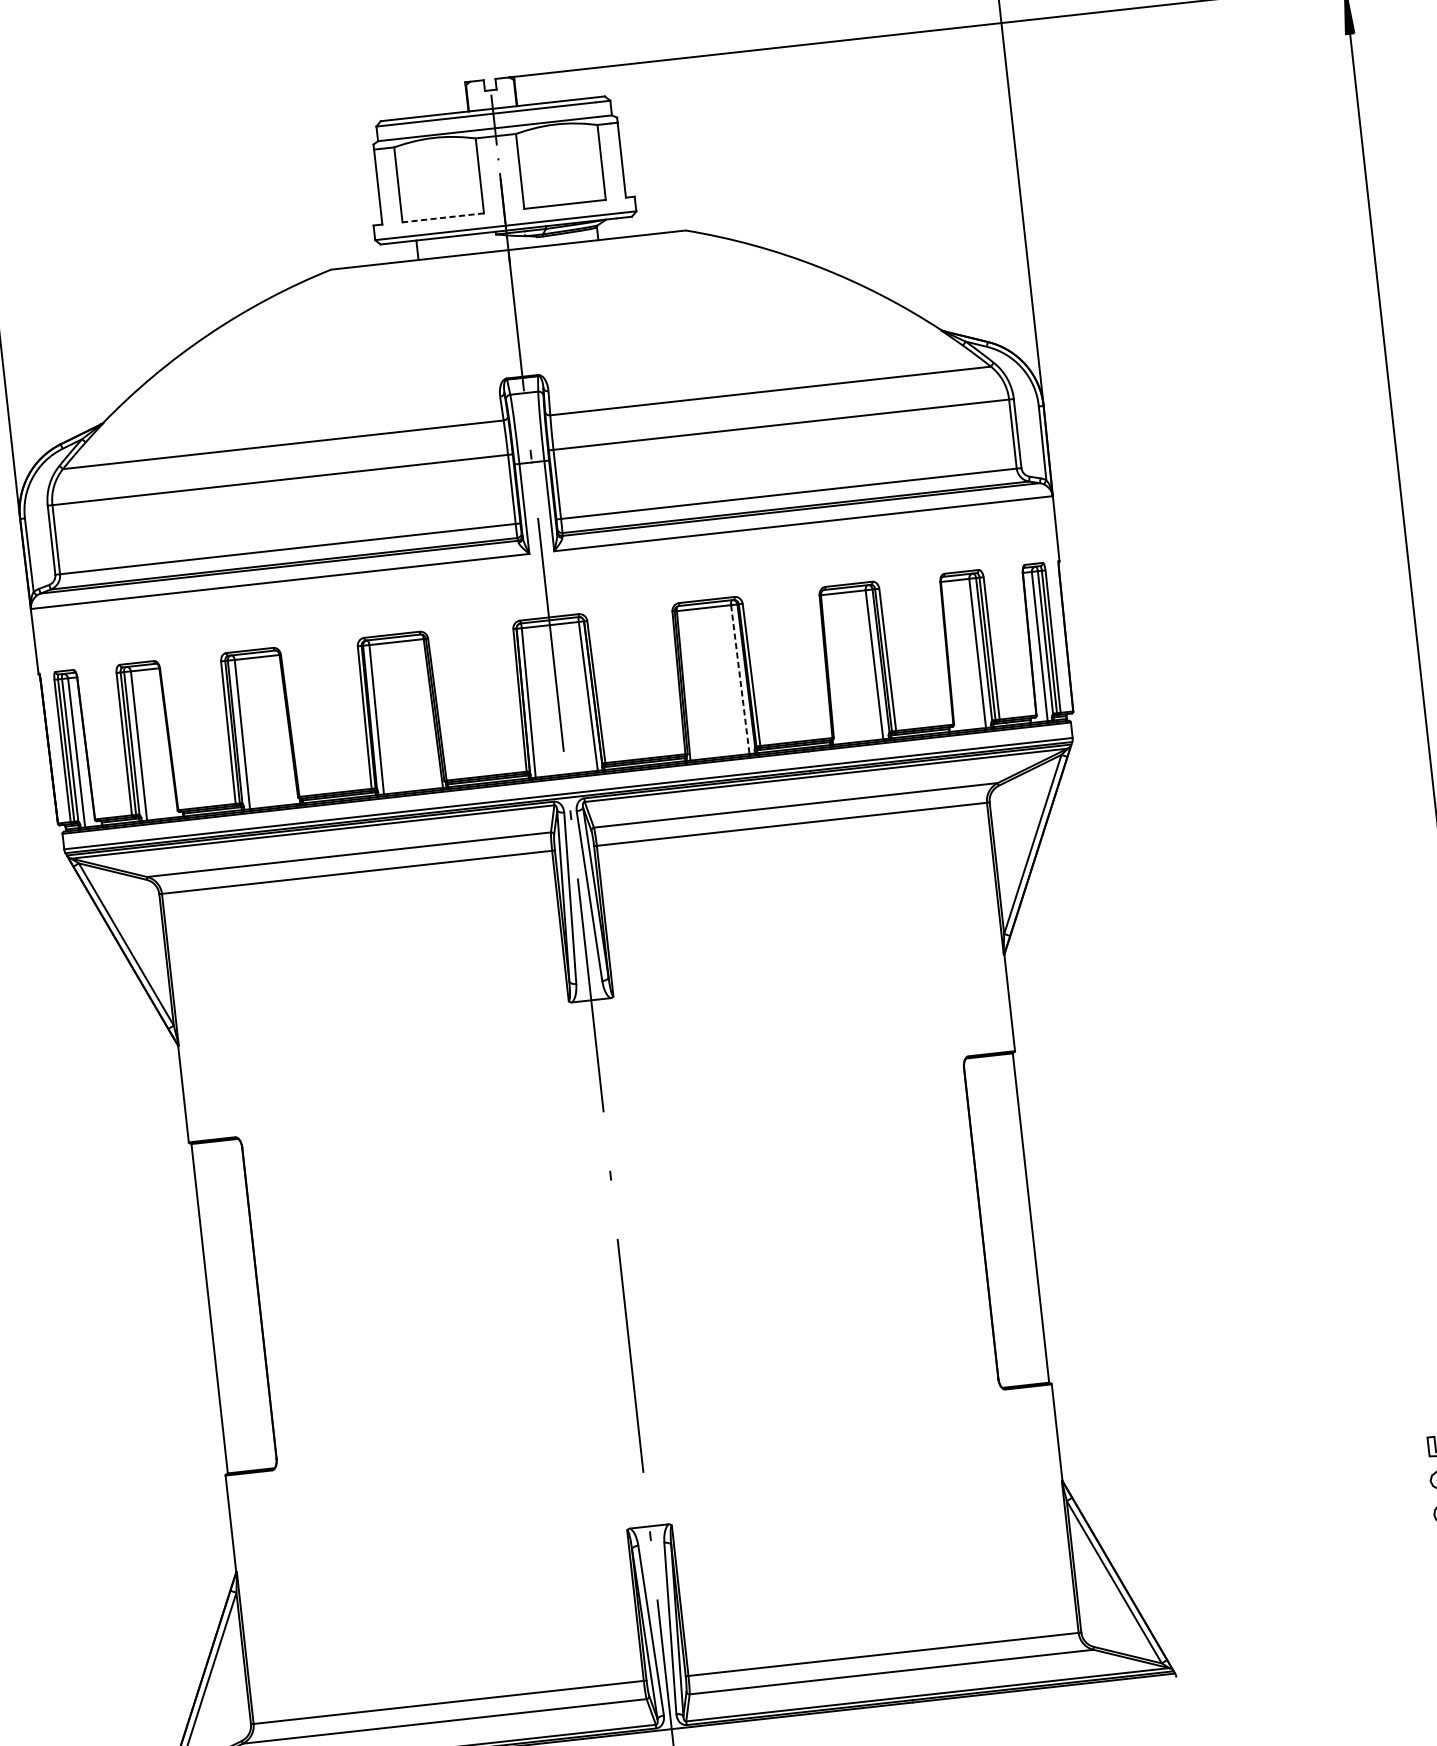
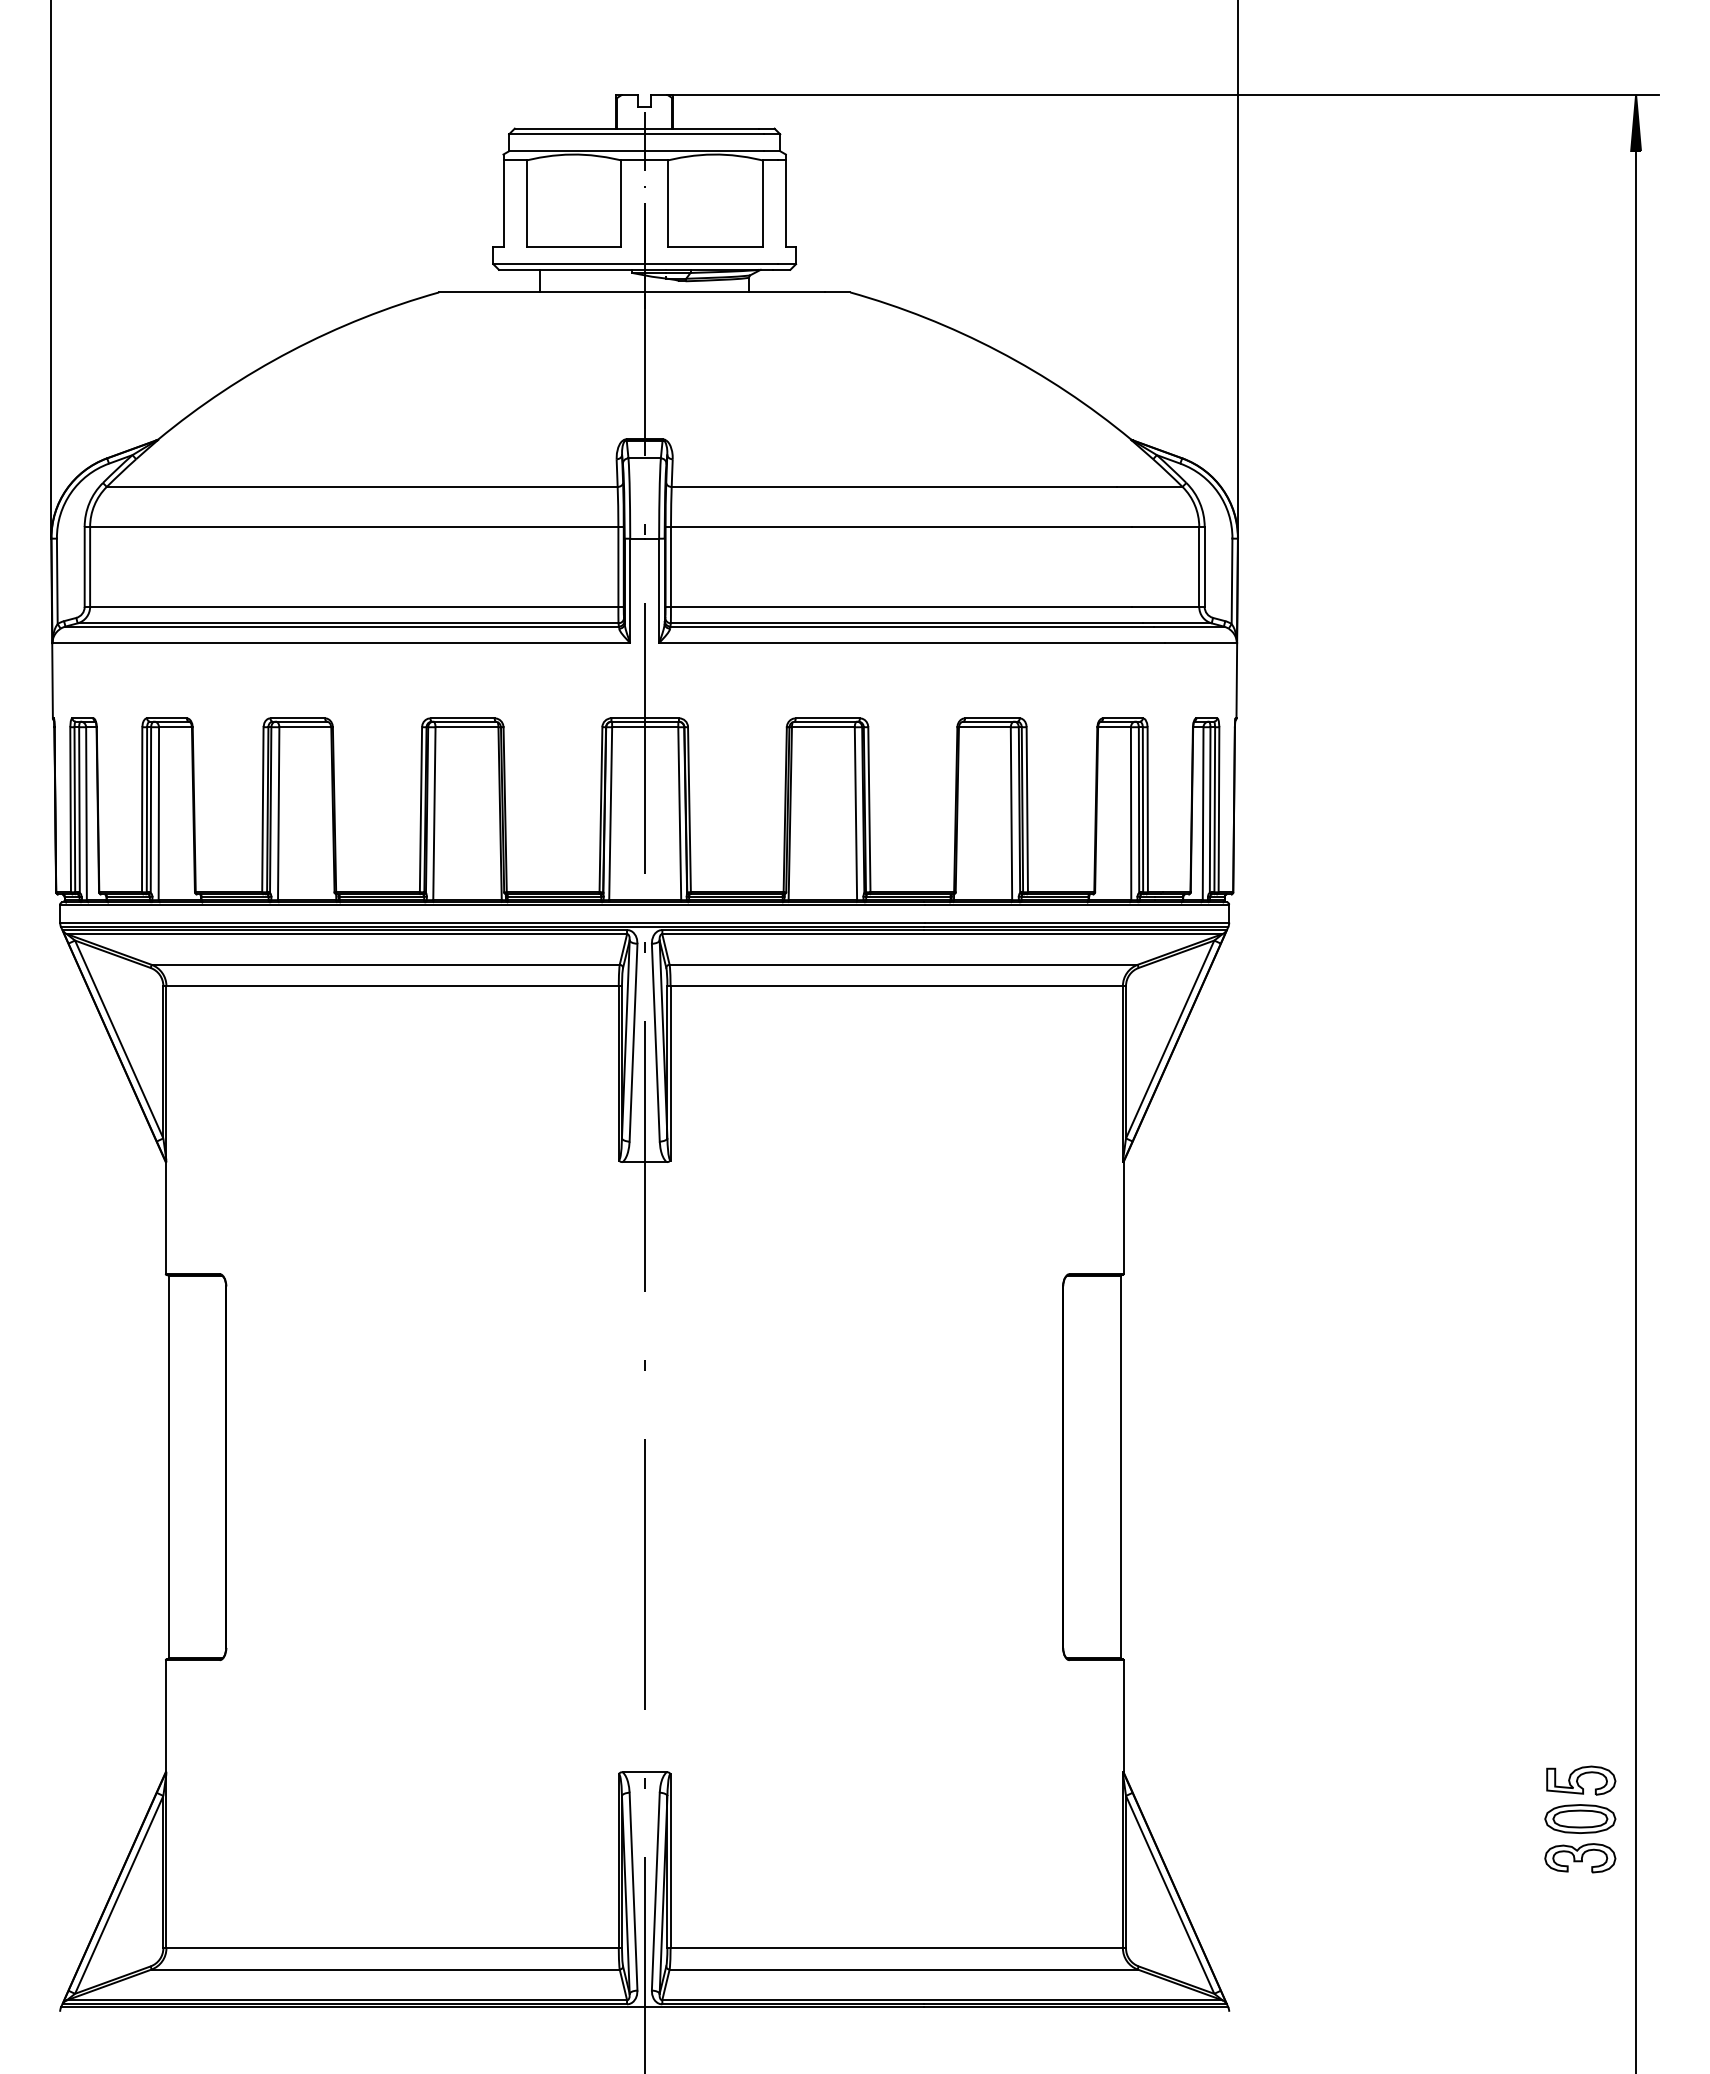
line: (442, 218) -> (573, 247), dashed -> solid
line: (740, 680) -> (855, 814), dashed -> solid

